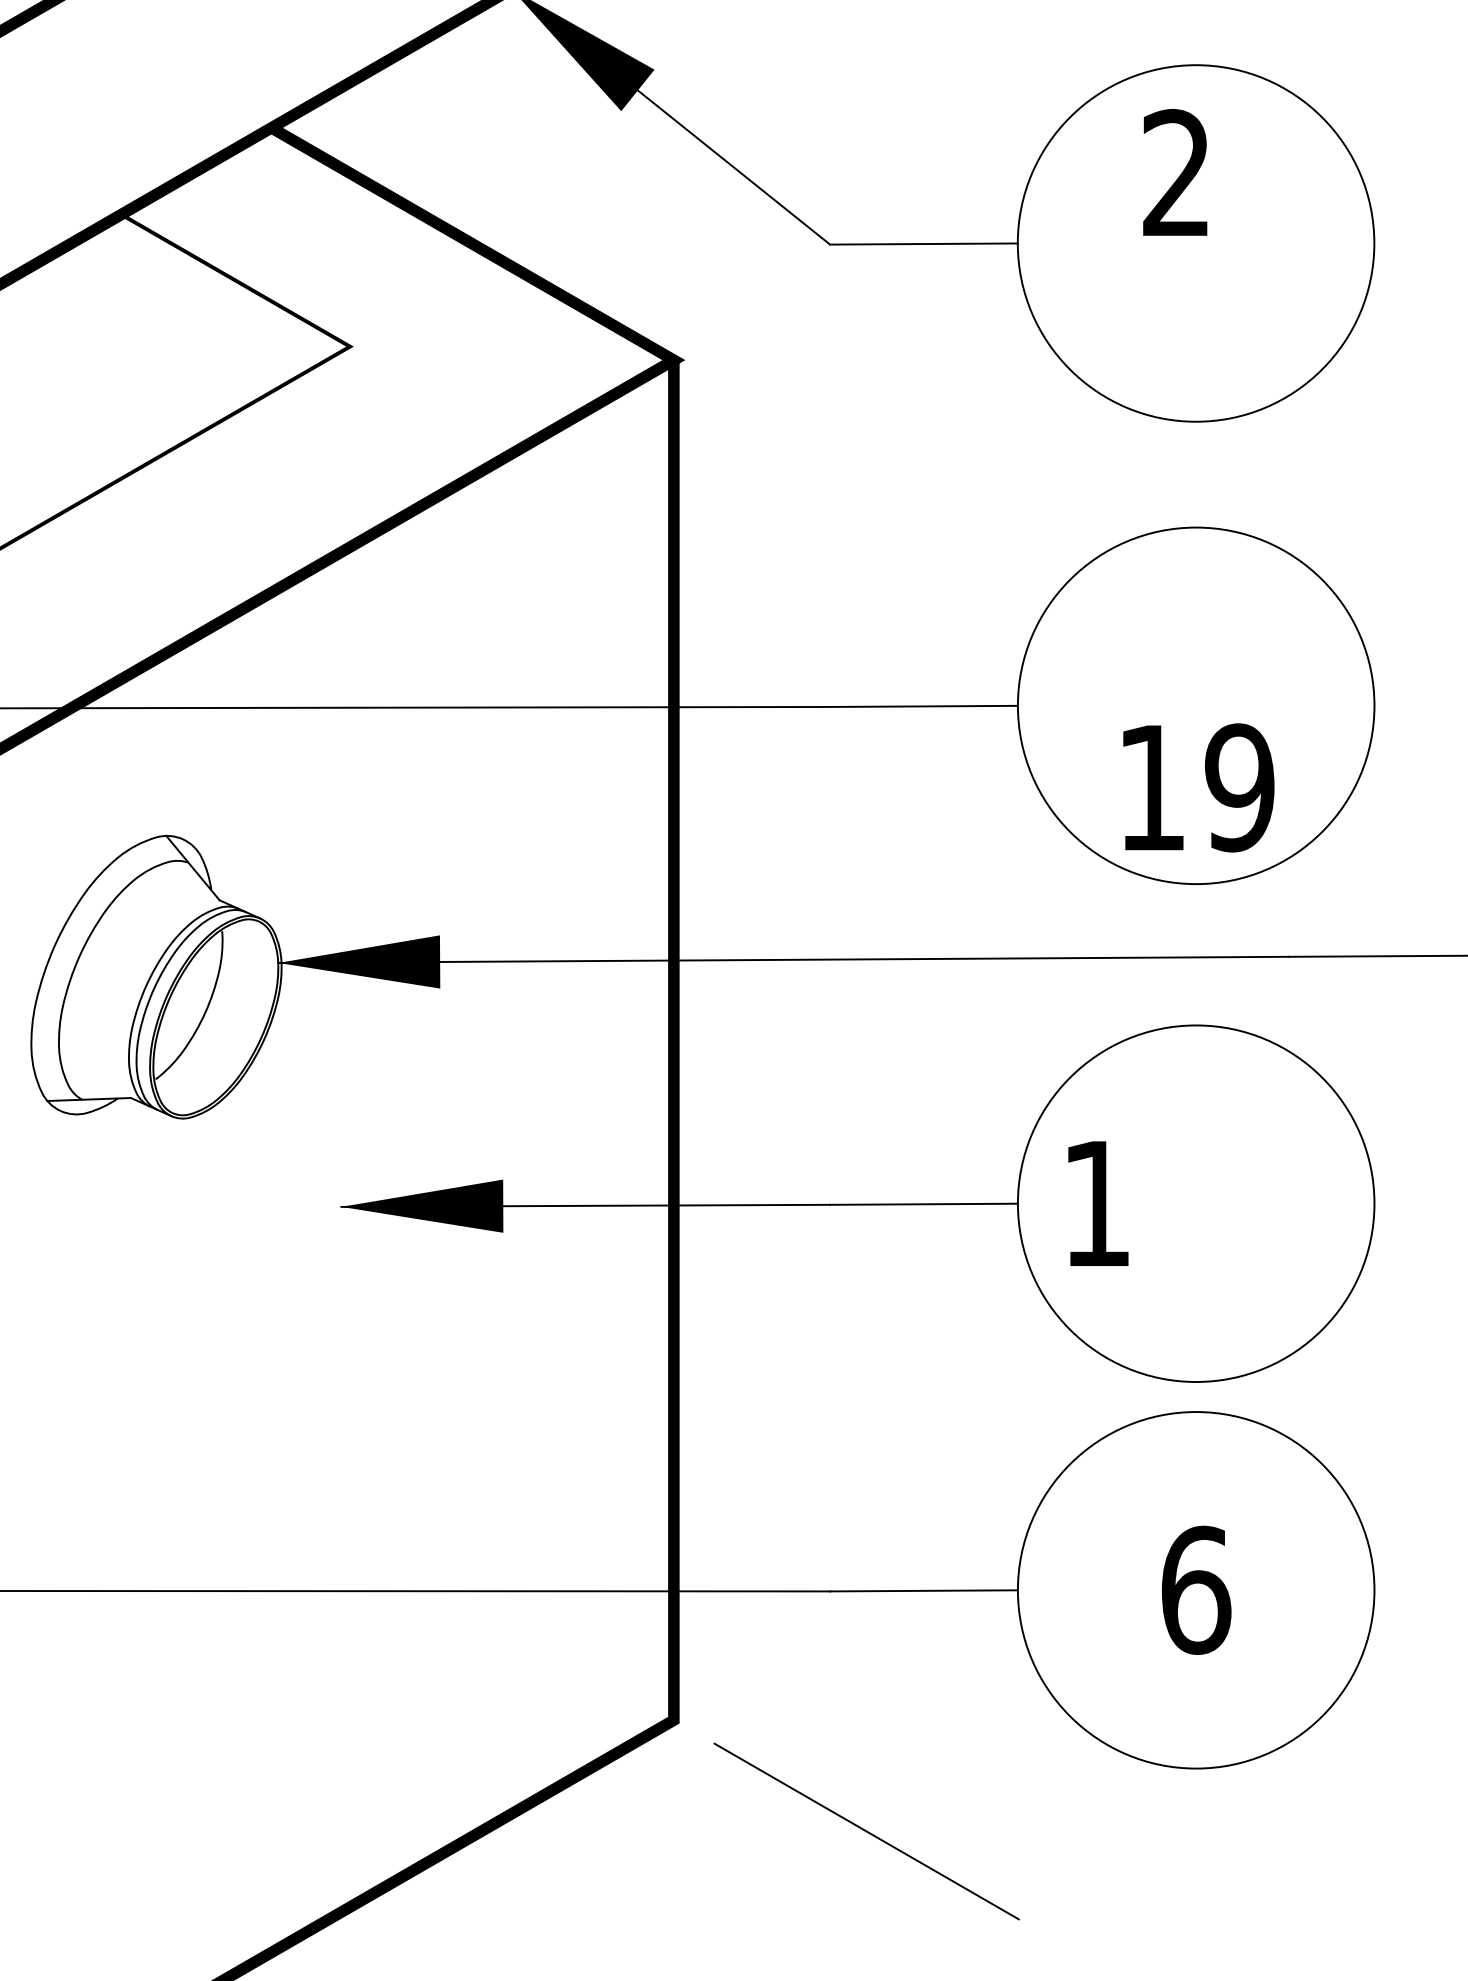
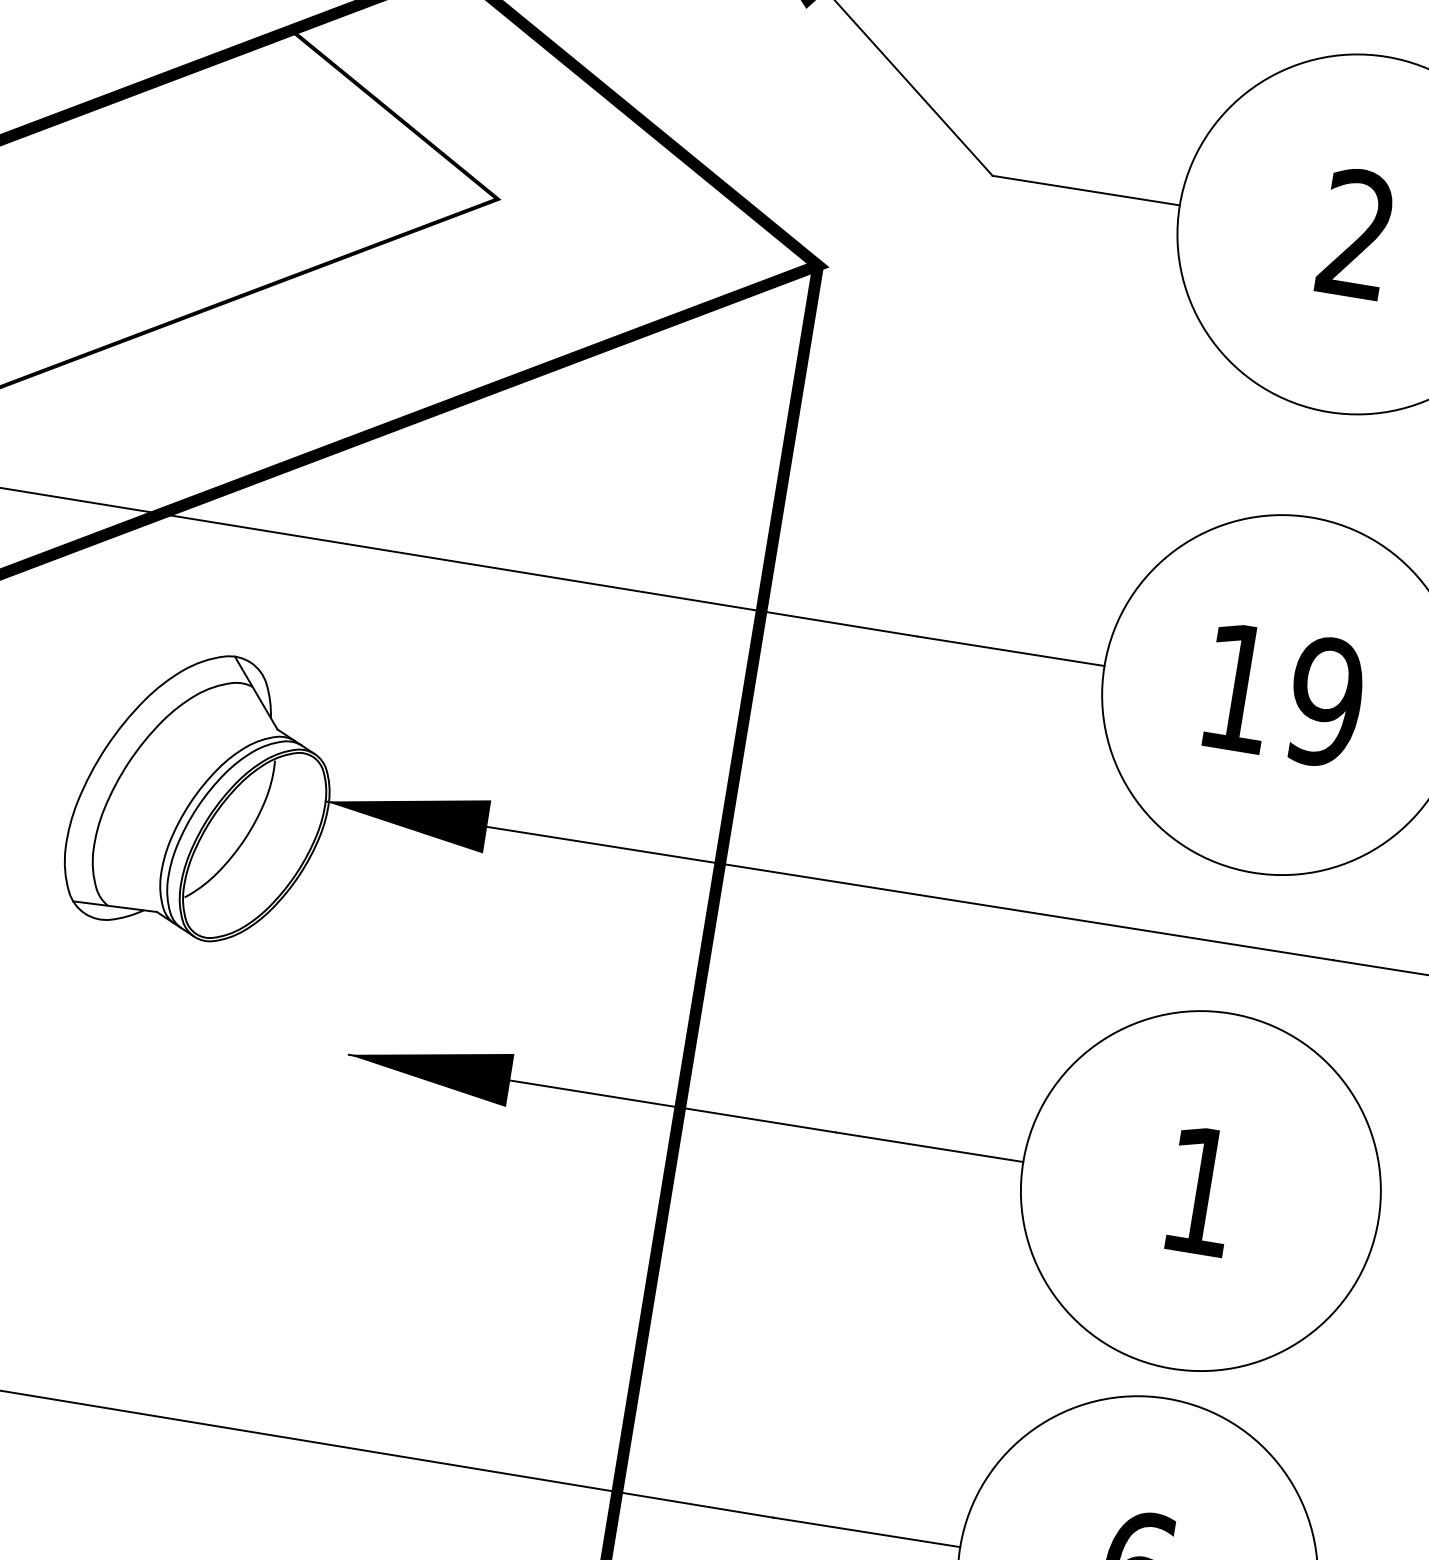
text: (1175, 172) -> (1356, 233), moved
text: (1198, 787) -> (1284, 695), moved
text: (1098, 1203) -> (1202, 1191), moved

